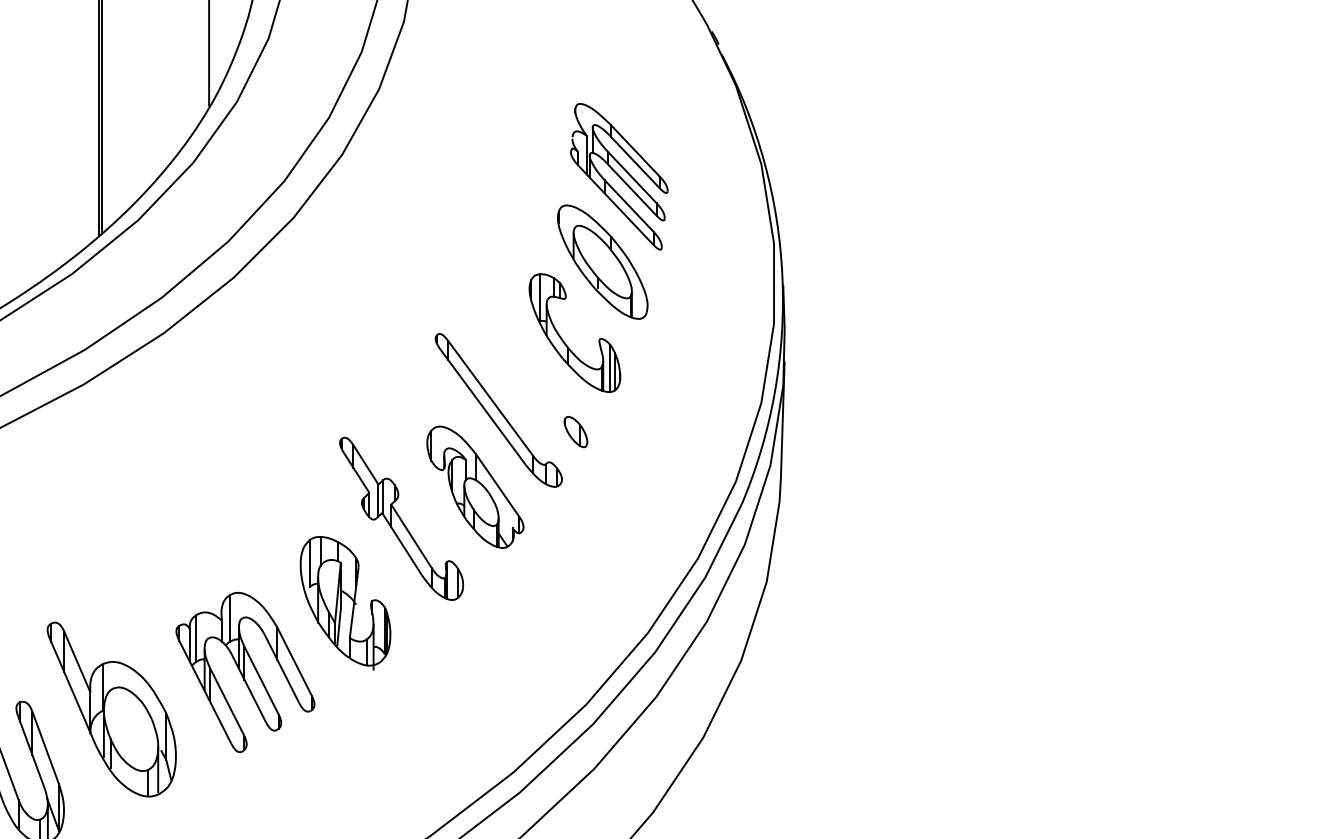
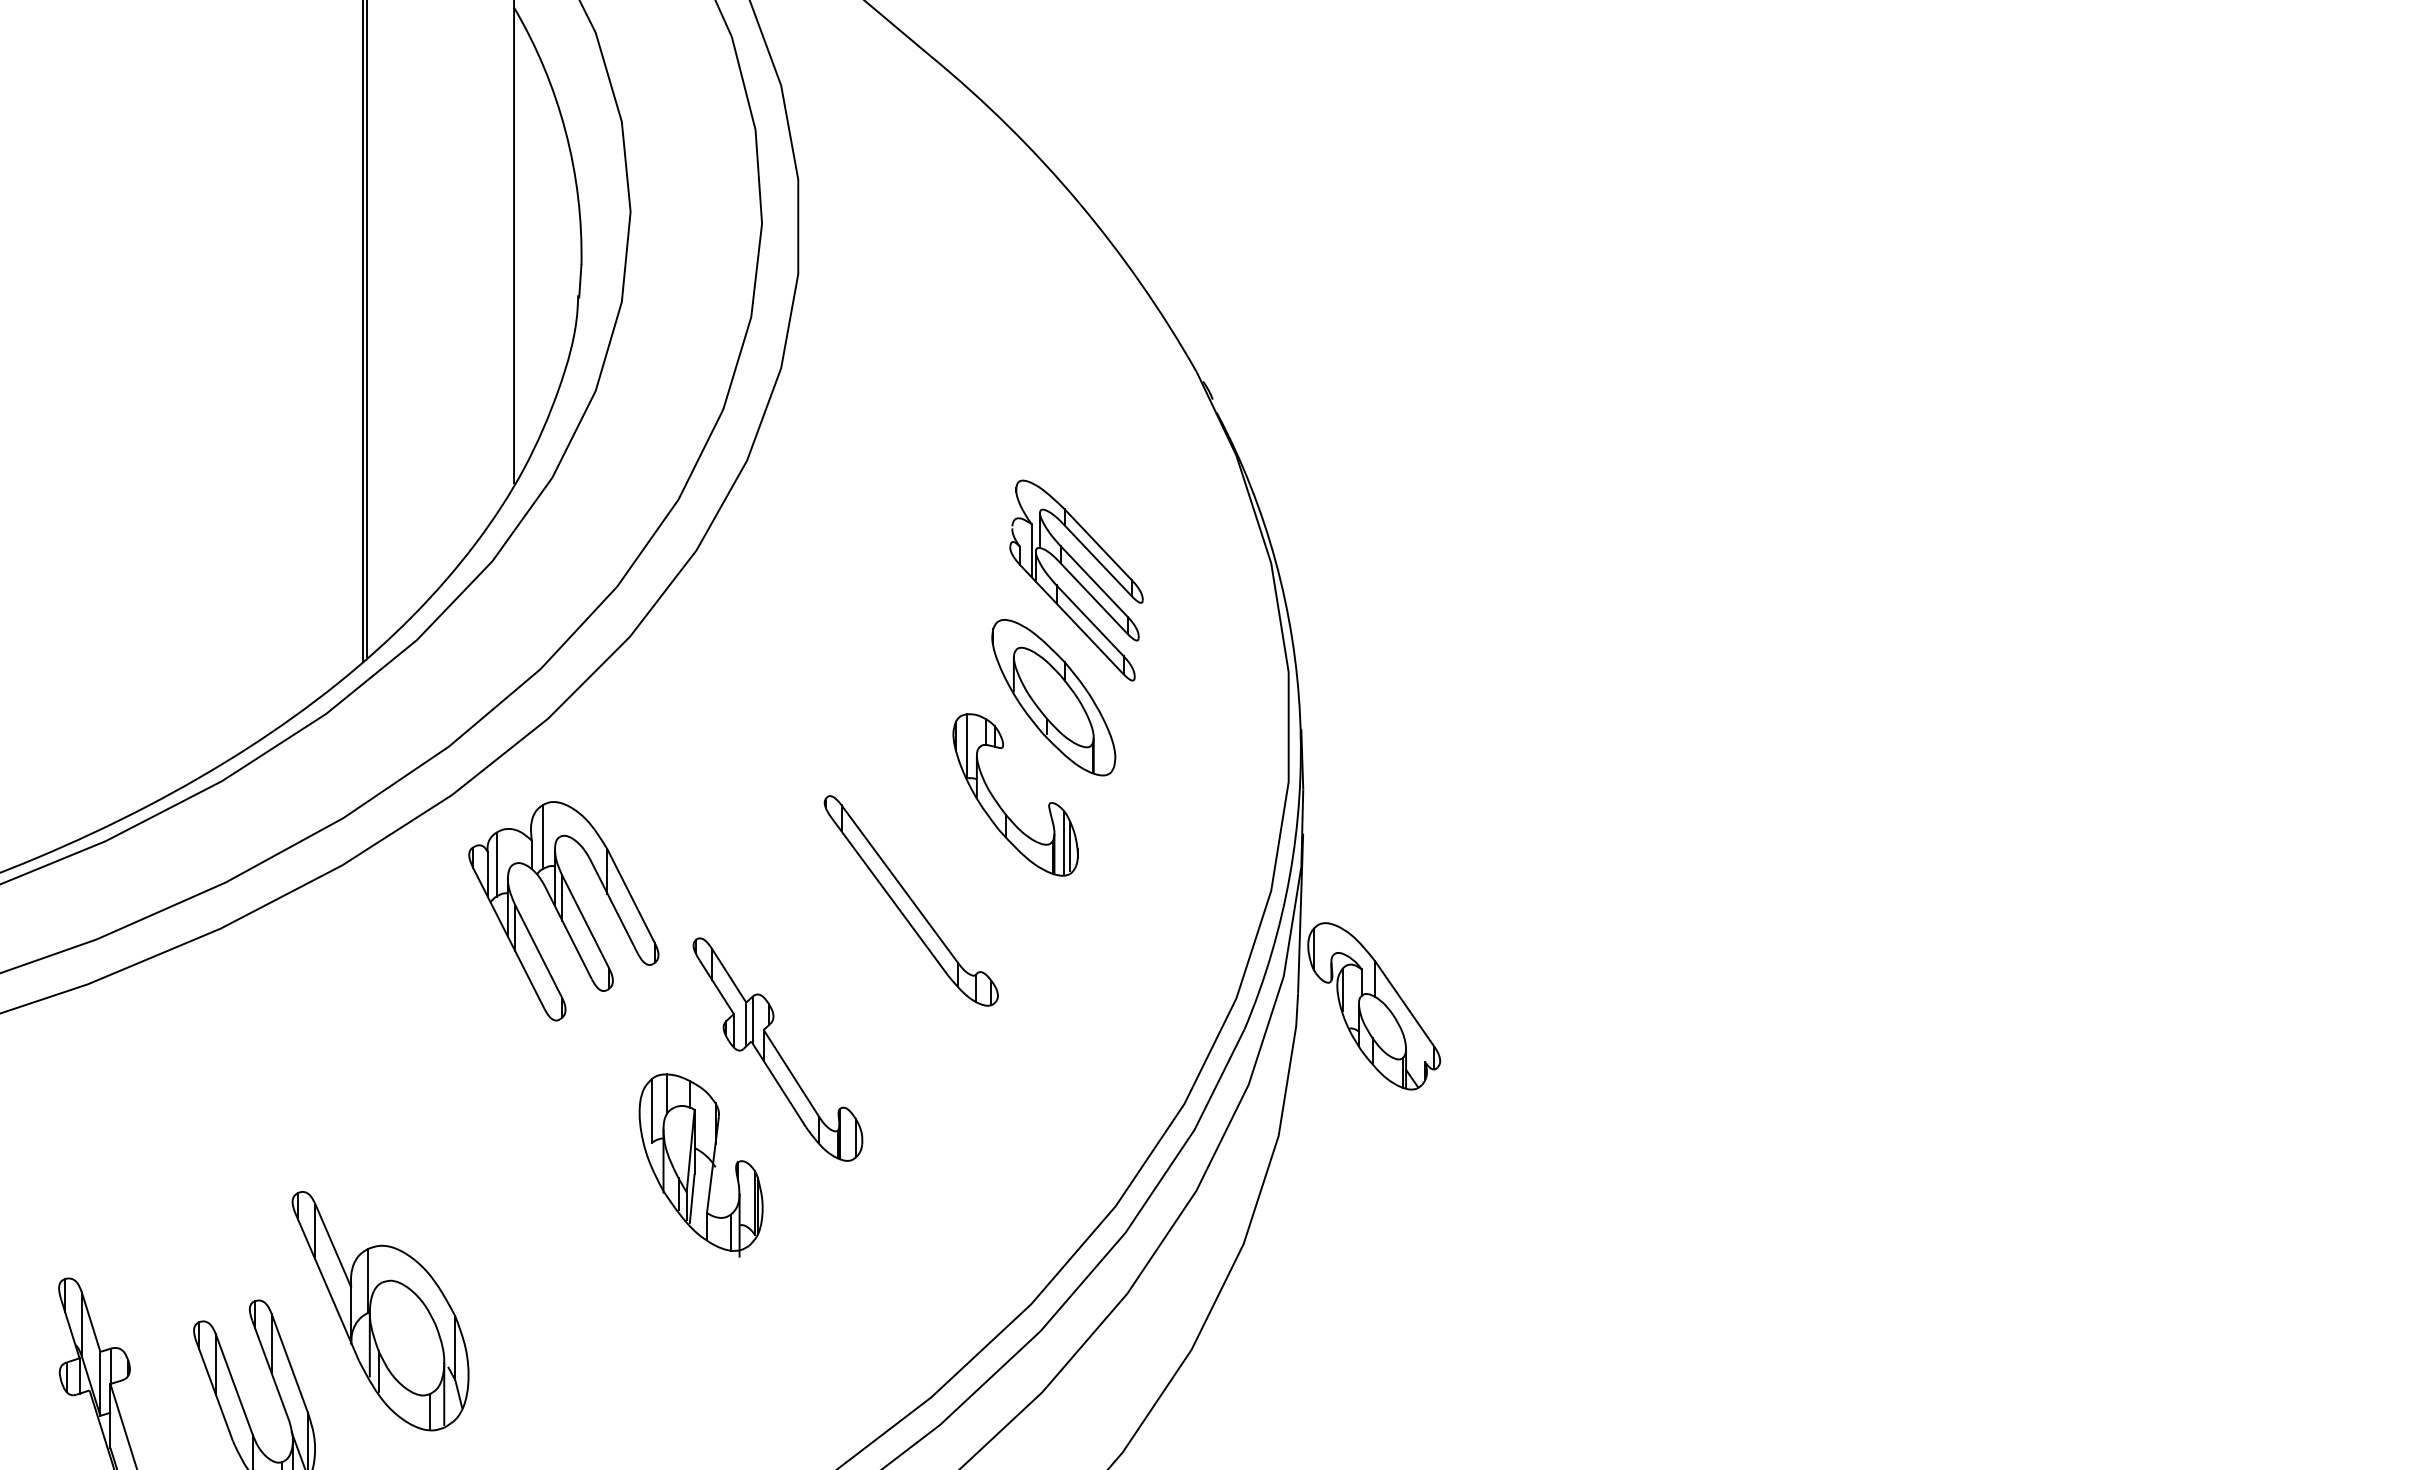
part: (575, 431) -> (1016, 930), removed
part: (475, 487) -> (1374, 1006), moved
part: (245, 672) -> (563, 911), moved

